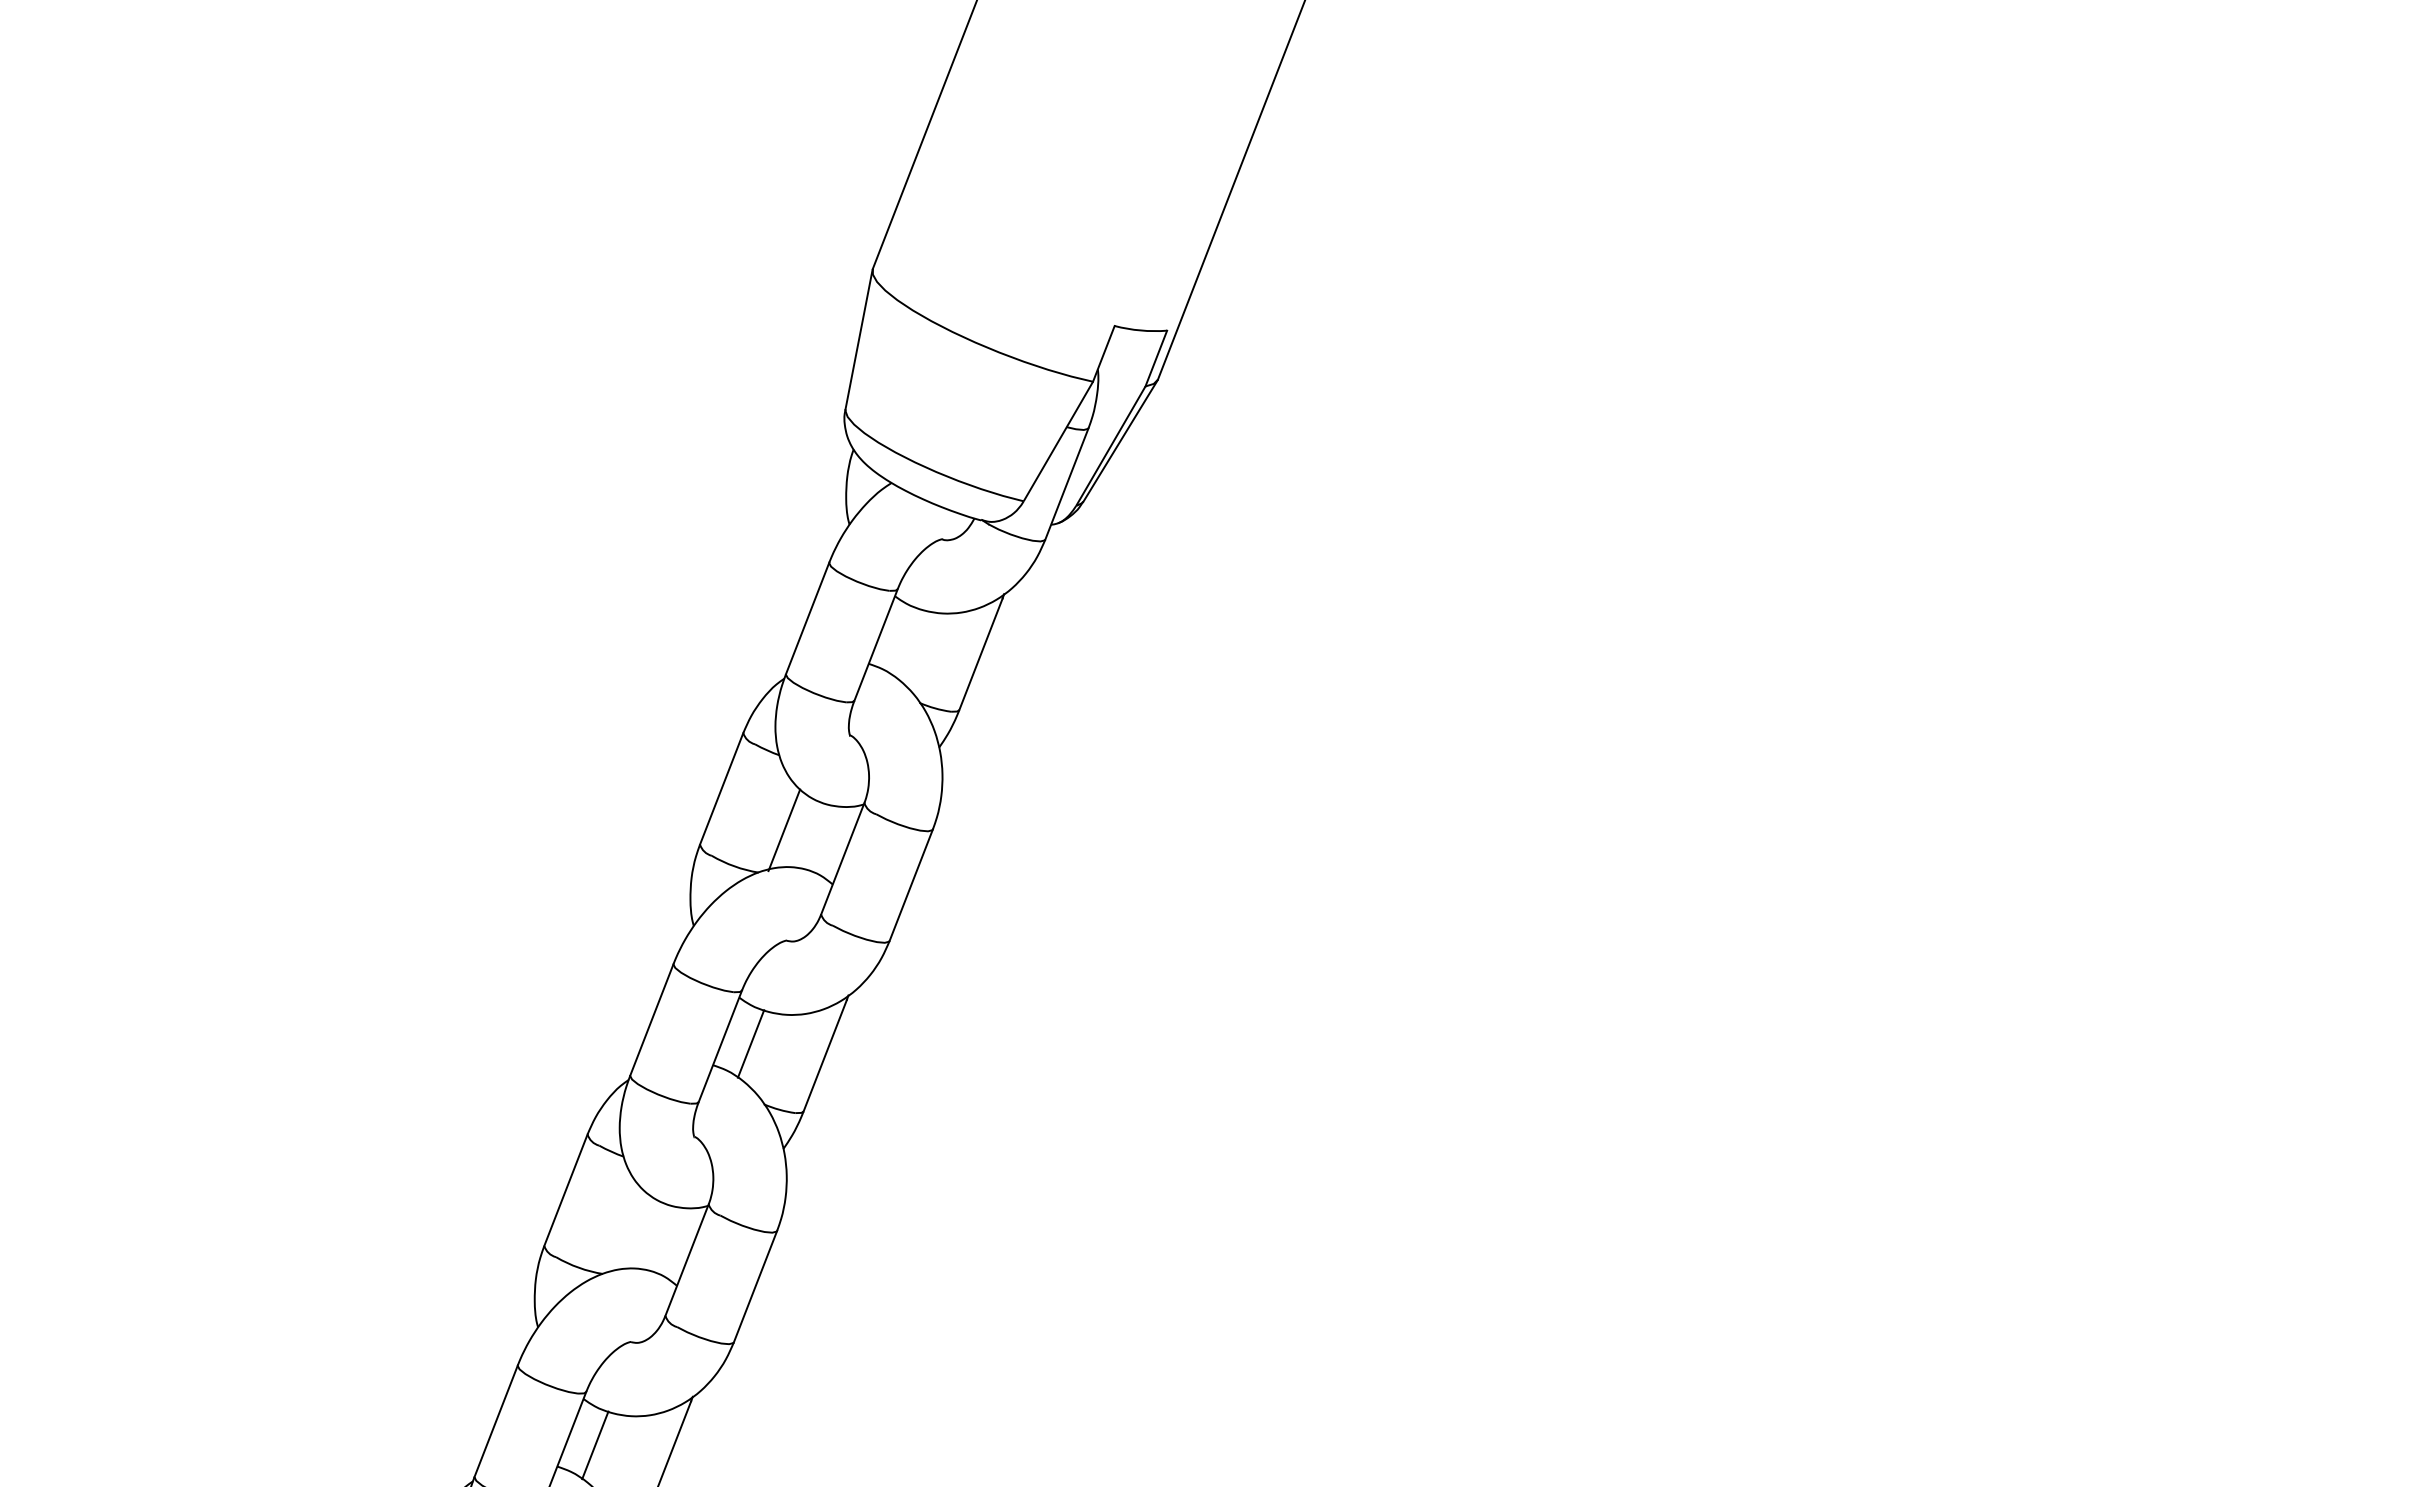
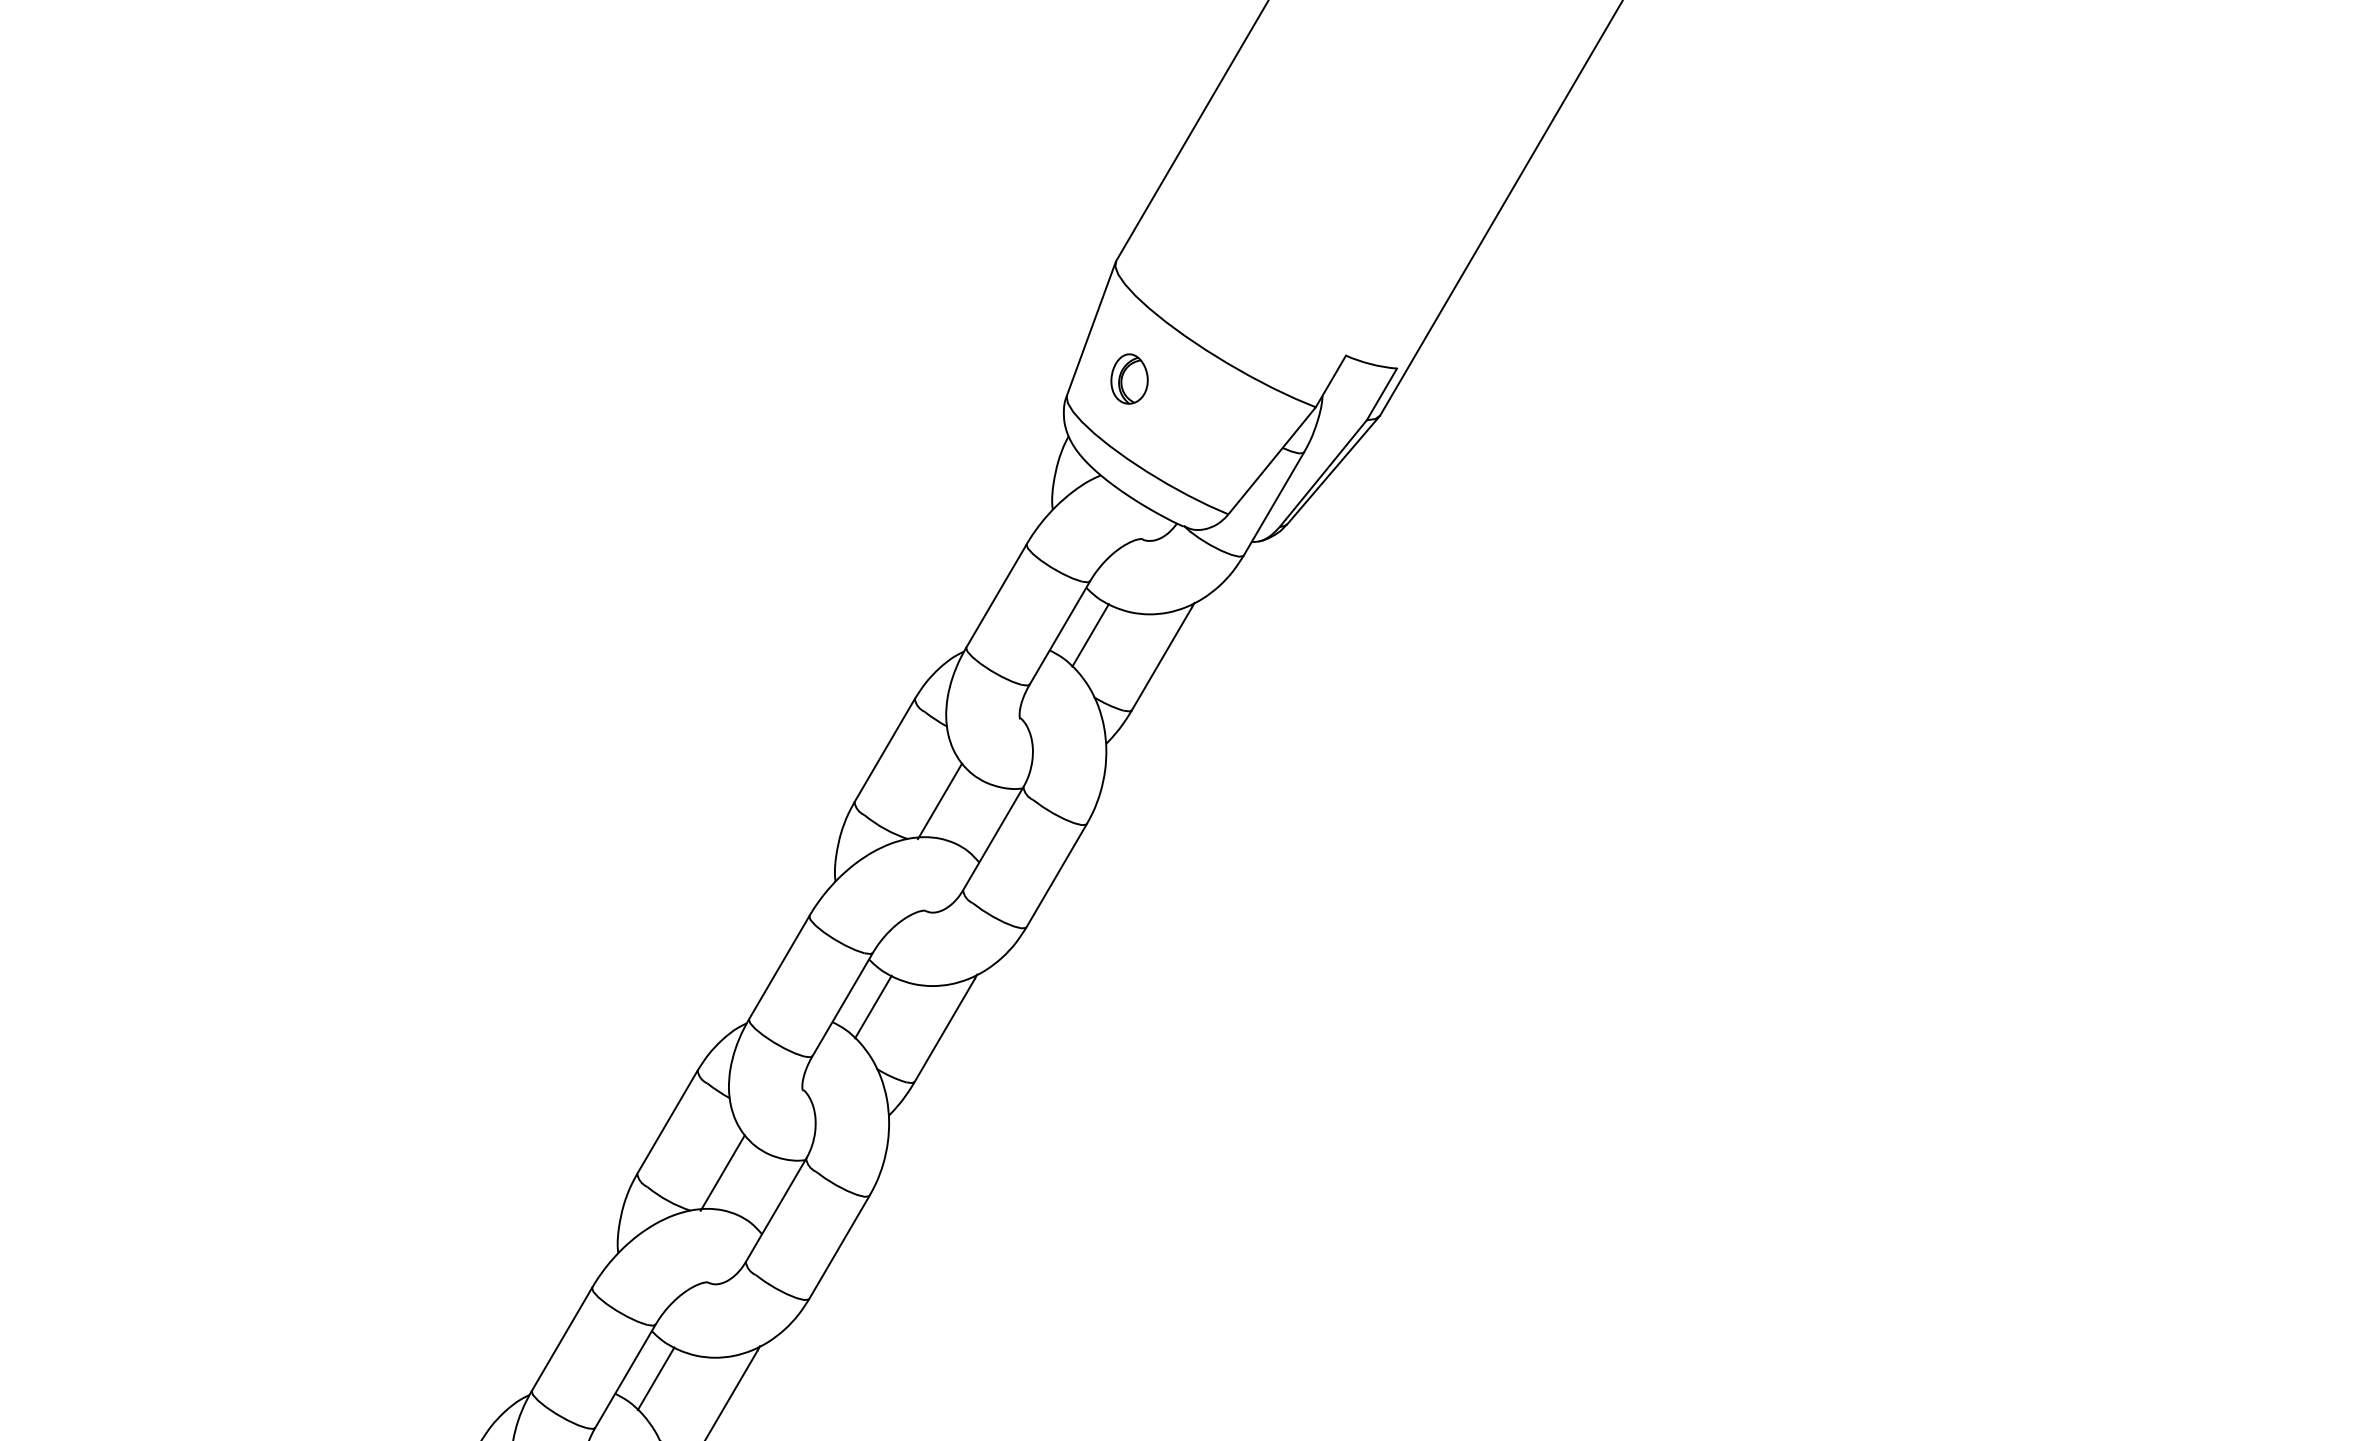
part: (904, 382) -> (1129, 378), added
line: (906, 642) -> (1090, 635), added
line: (628, 1231) -> (722, 1172), added

